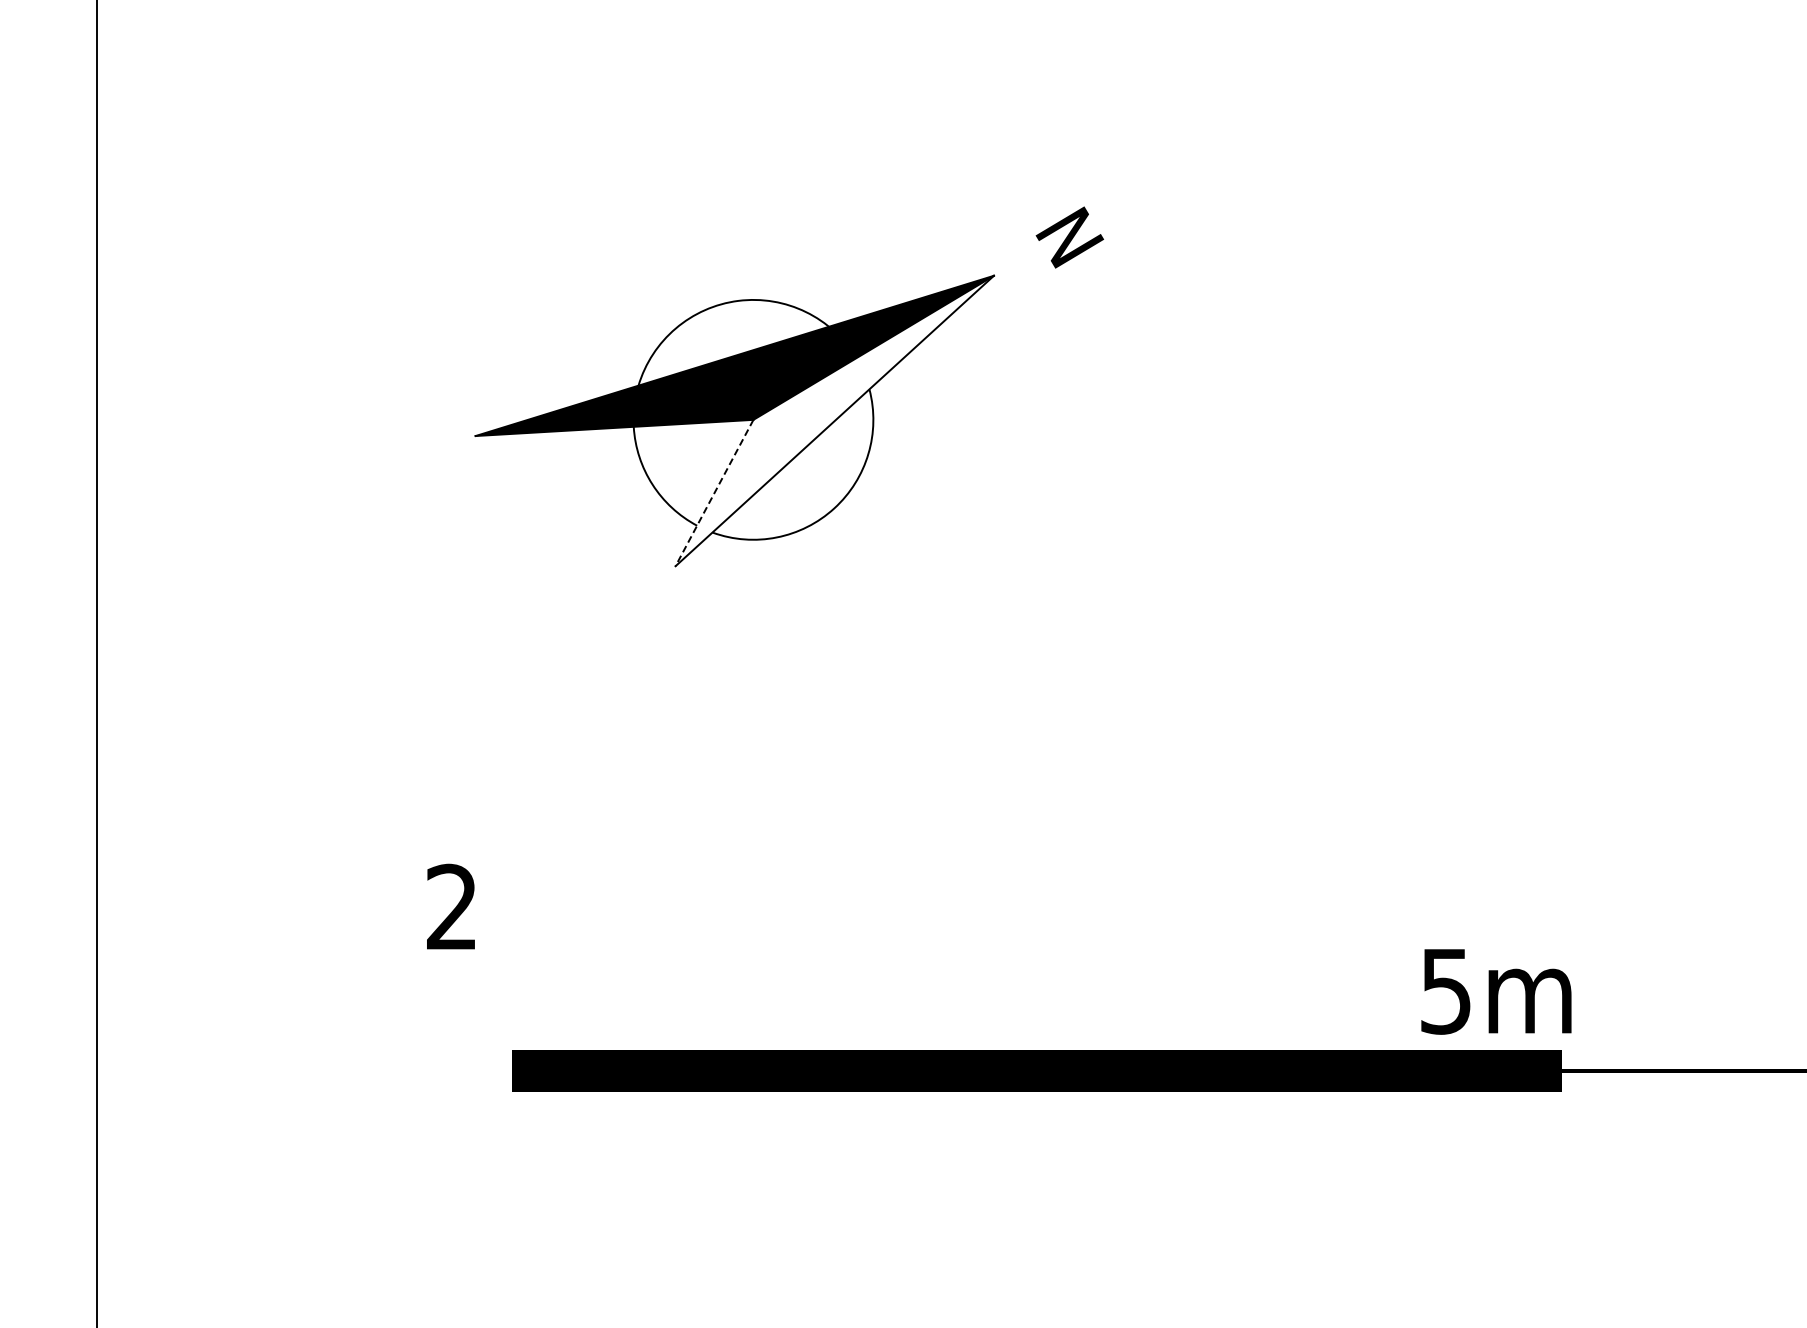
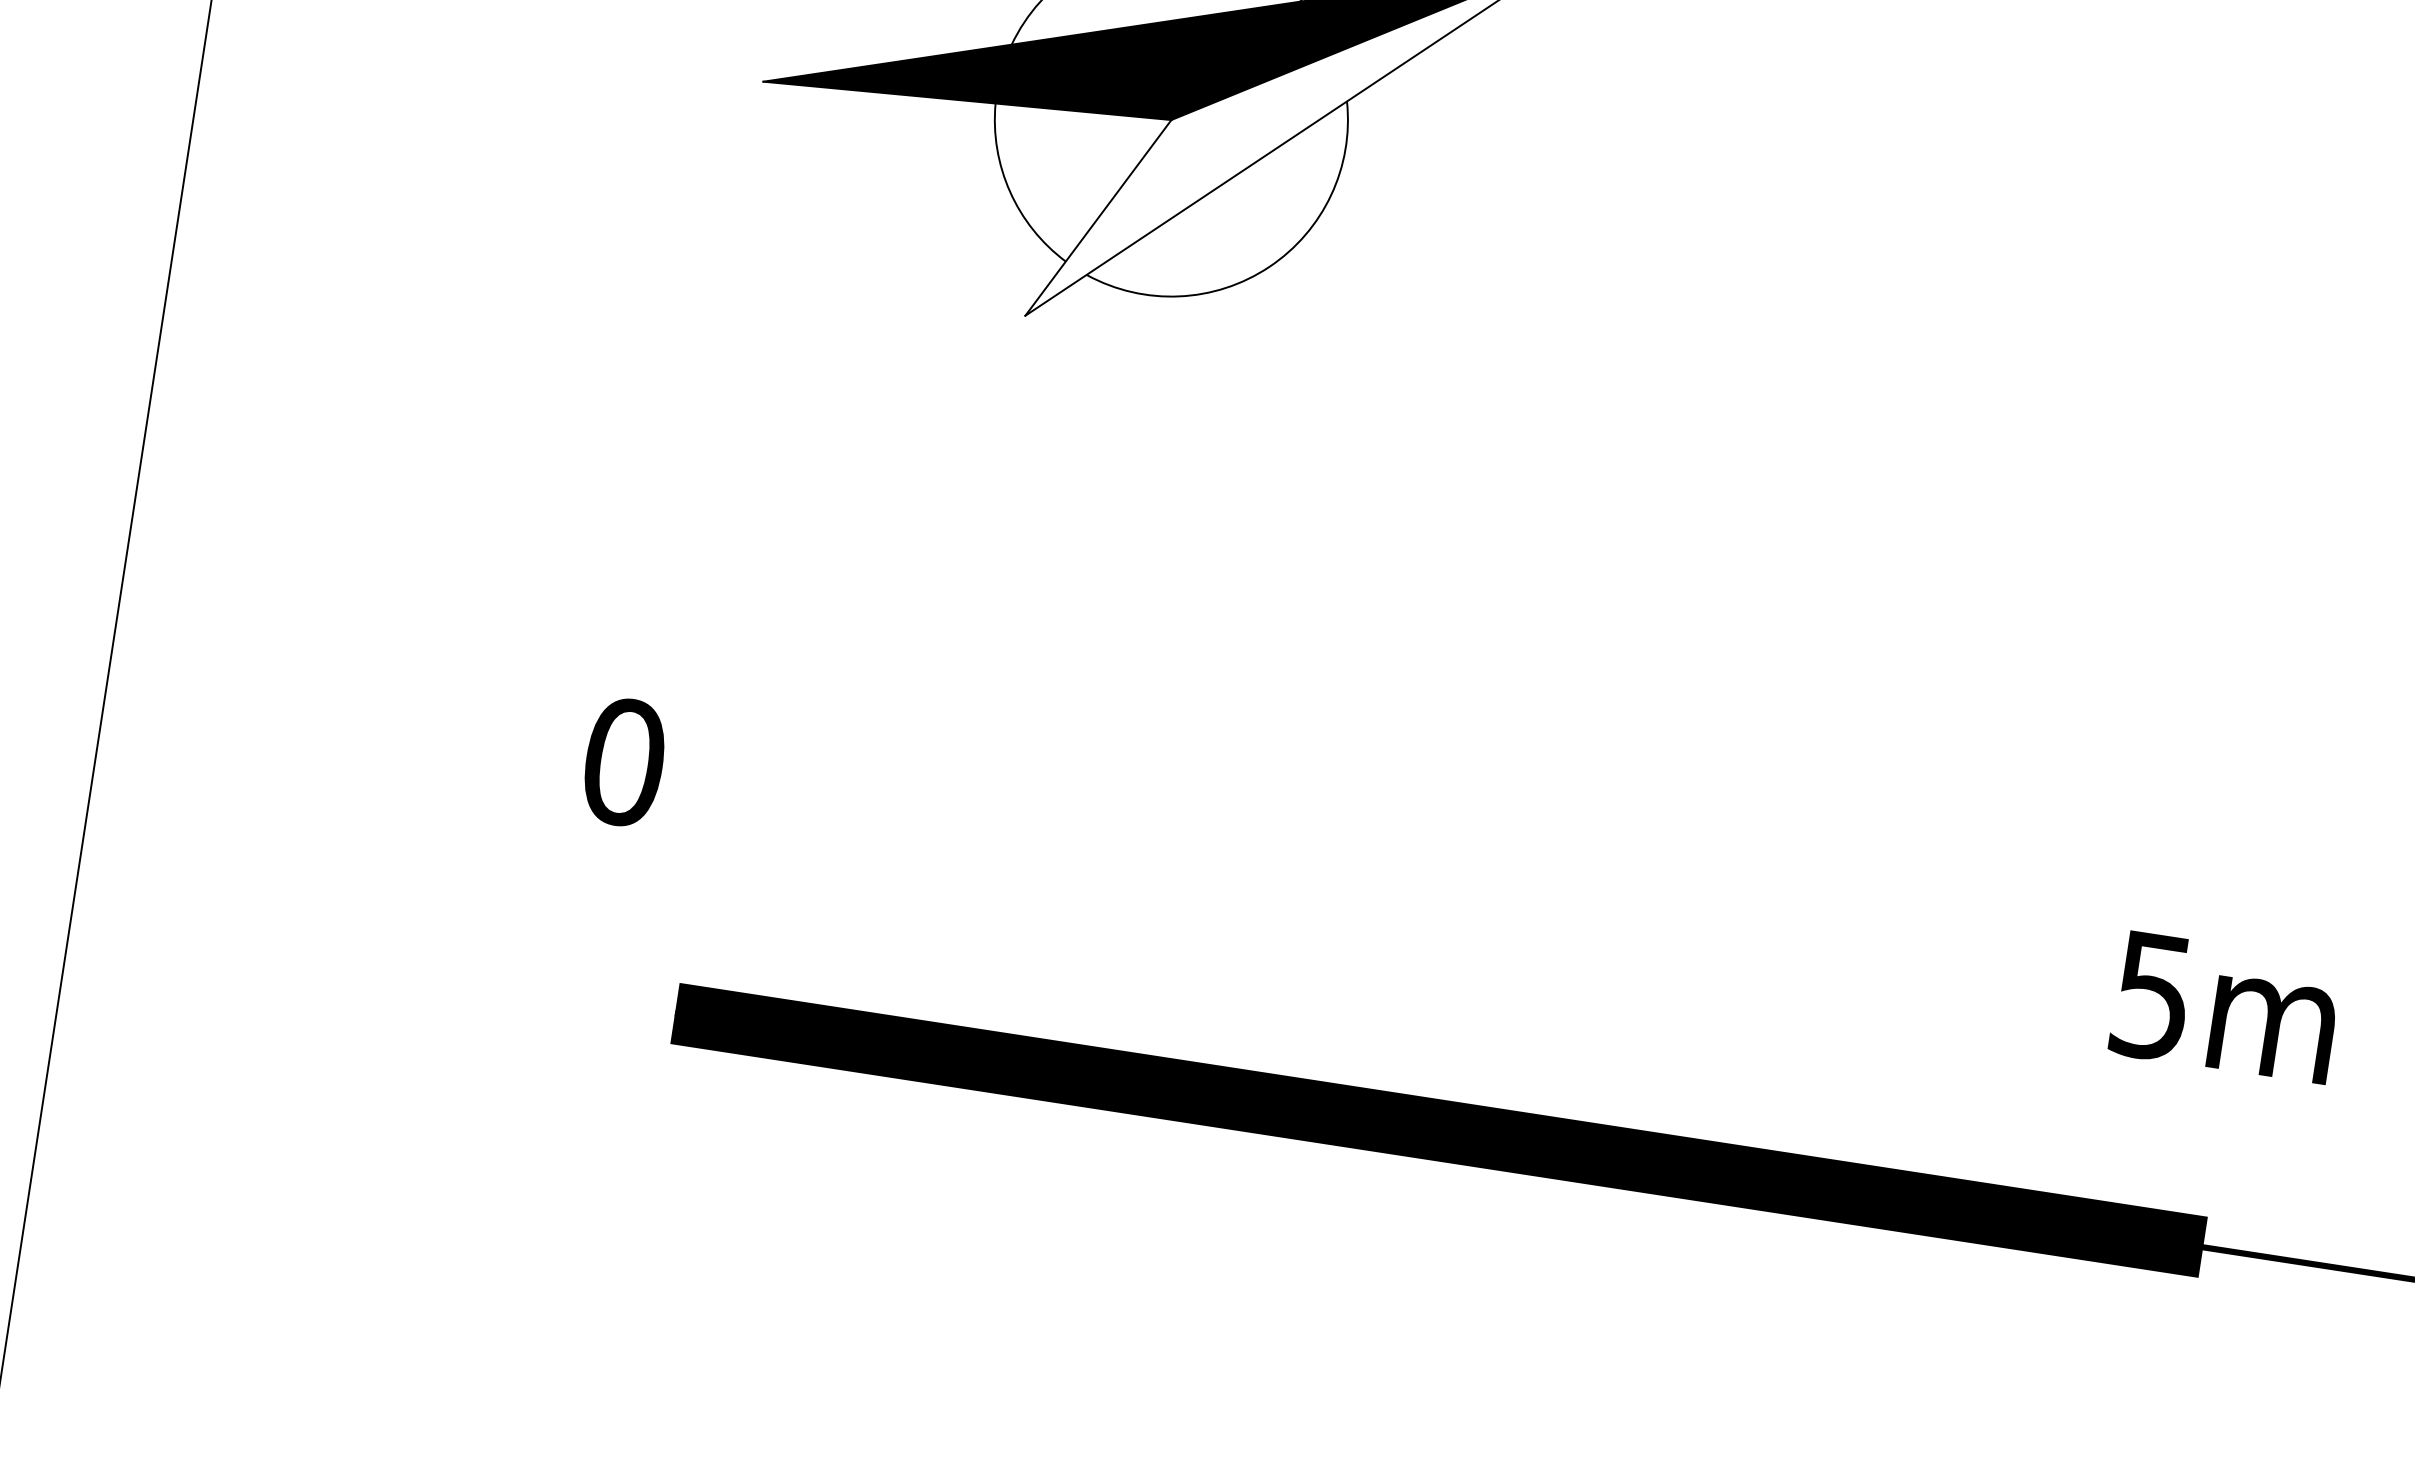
line: (714, 493) -> (1098, 218), dashed -> solid
text: (452, 906) -> (624, 761), 2 -> 0
text: (1496, 991) -> (2225, 1007), moved

